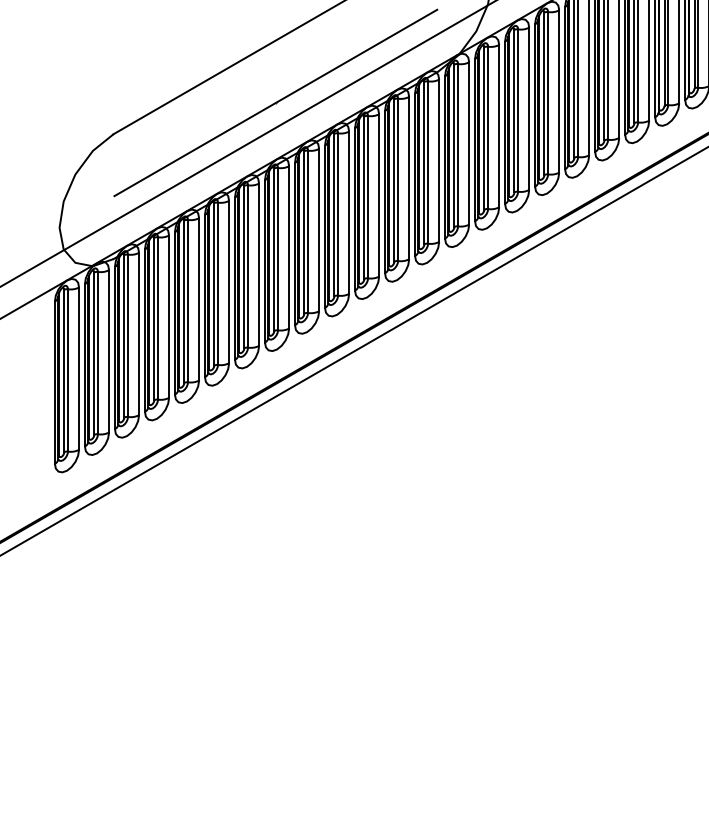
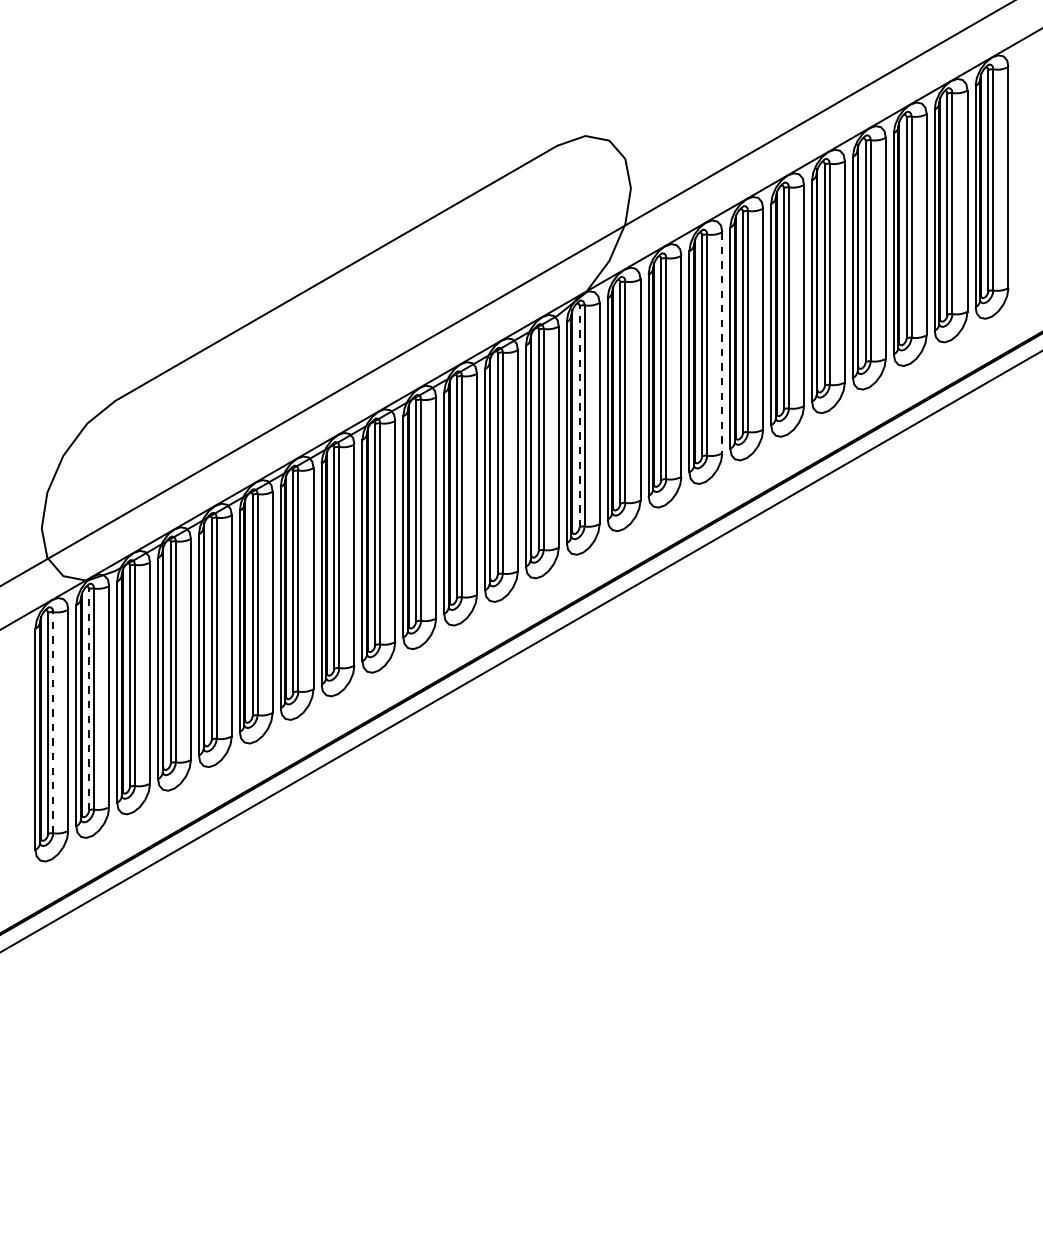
line: (559, 91) -> (722, 342), solid -> dashed
line: (275, 103) -> (336, 358), removed
line: (454, 145) -> (579, 416), solid -> dashed
line: (94, 353) -> (89, 699), solid -> dashed
line: (68, 370) -> (53, 722), solid -> dashed

